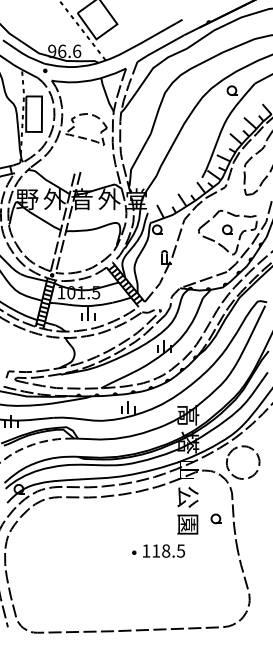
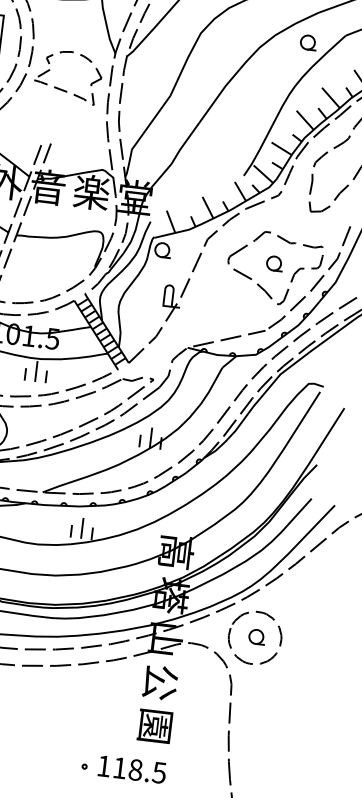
text: (109, 199) -> (91, 192), 外 -> 楽
part: (215, 518) -> (255, 636), moved
part: (158, 550) -> (123, 767), moved

